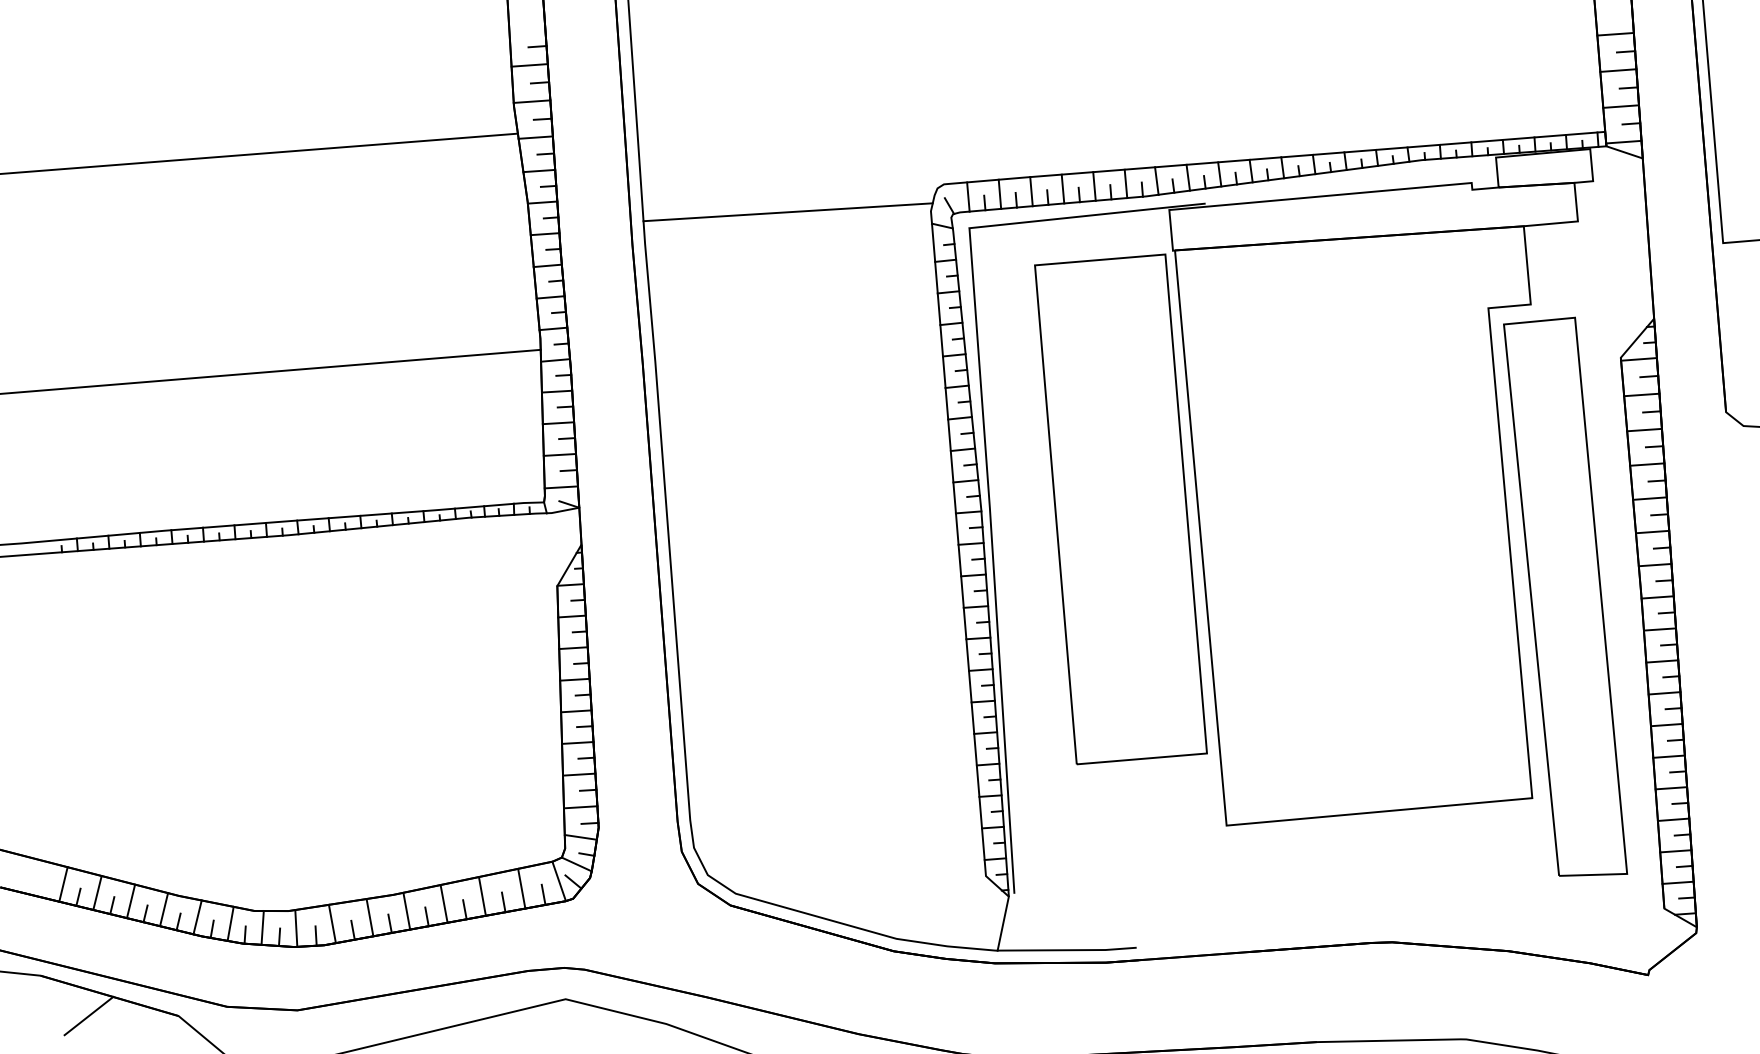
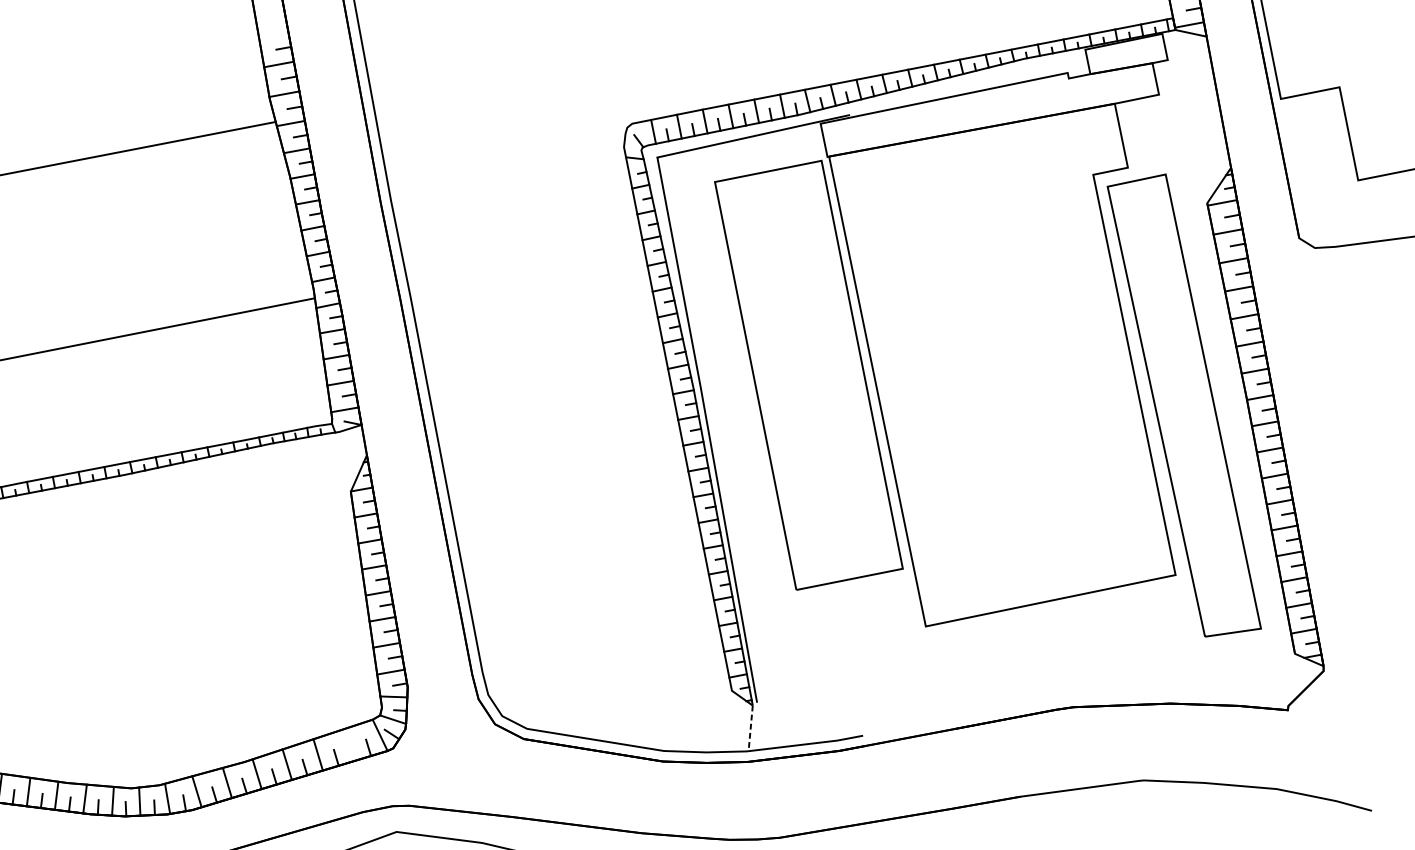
line: (787, 212) -> (505, 161), removed
line: (521, 888) -> (349, 744), removed
line: (1003, 923) -> (750, 728), solid -> dashed

